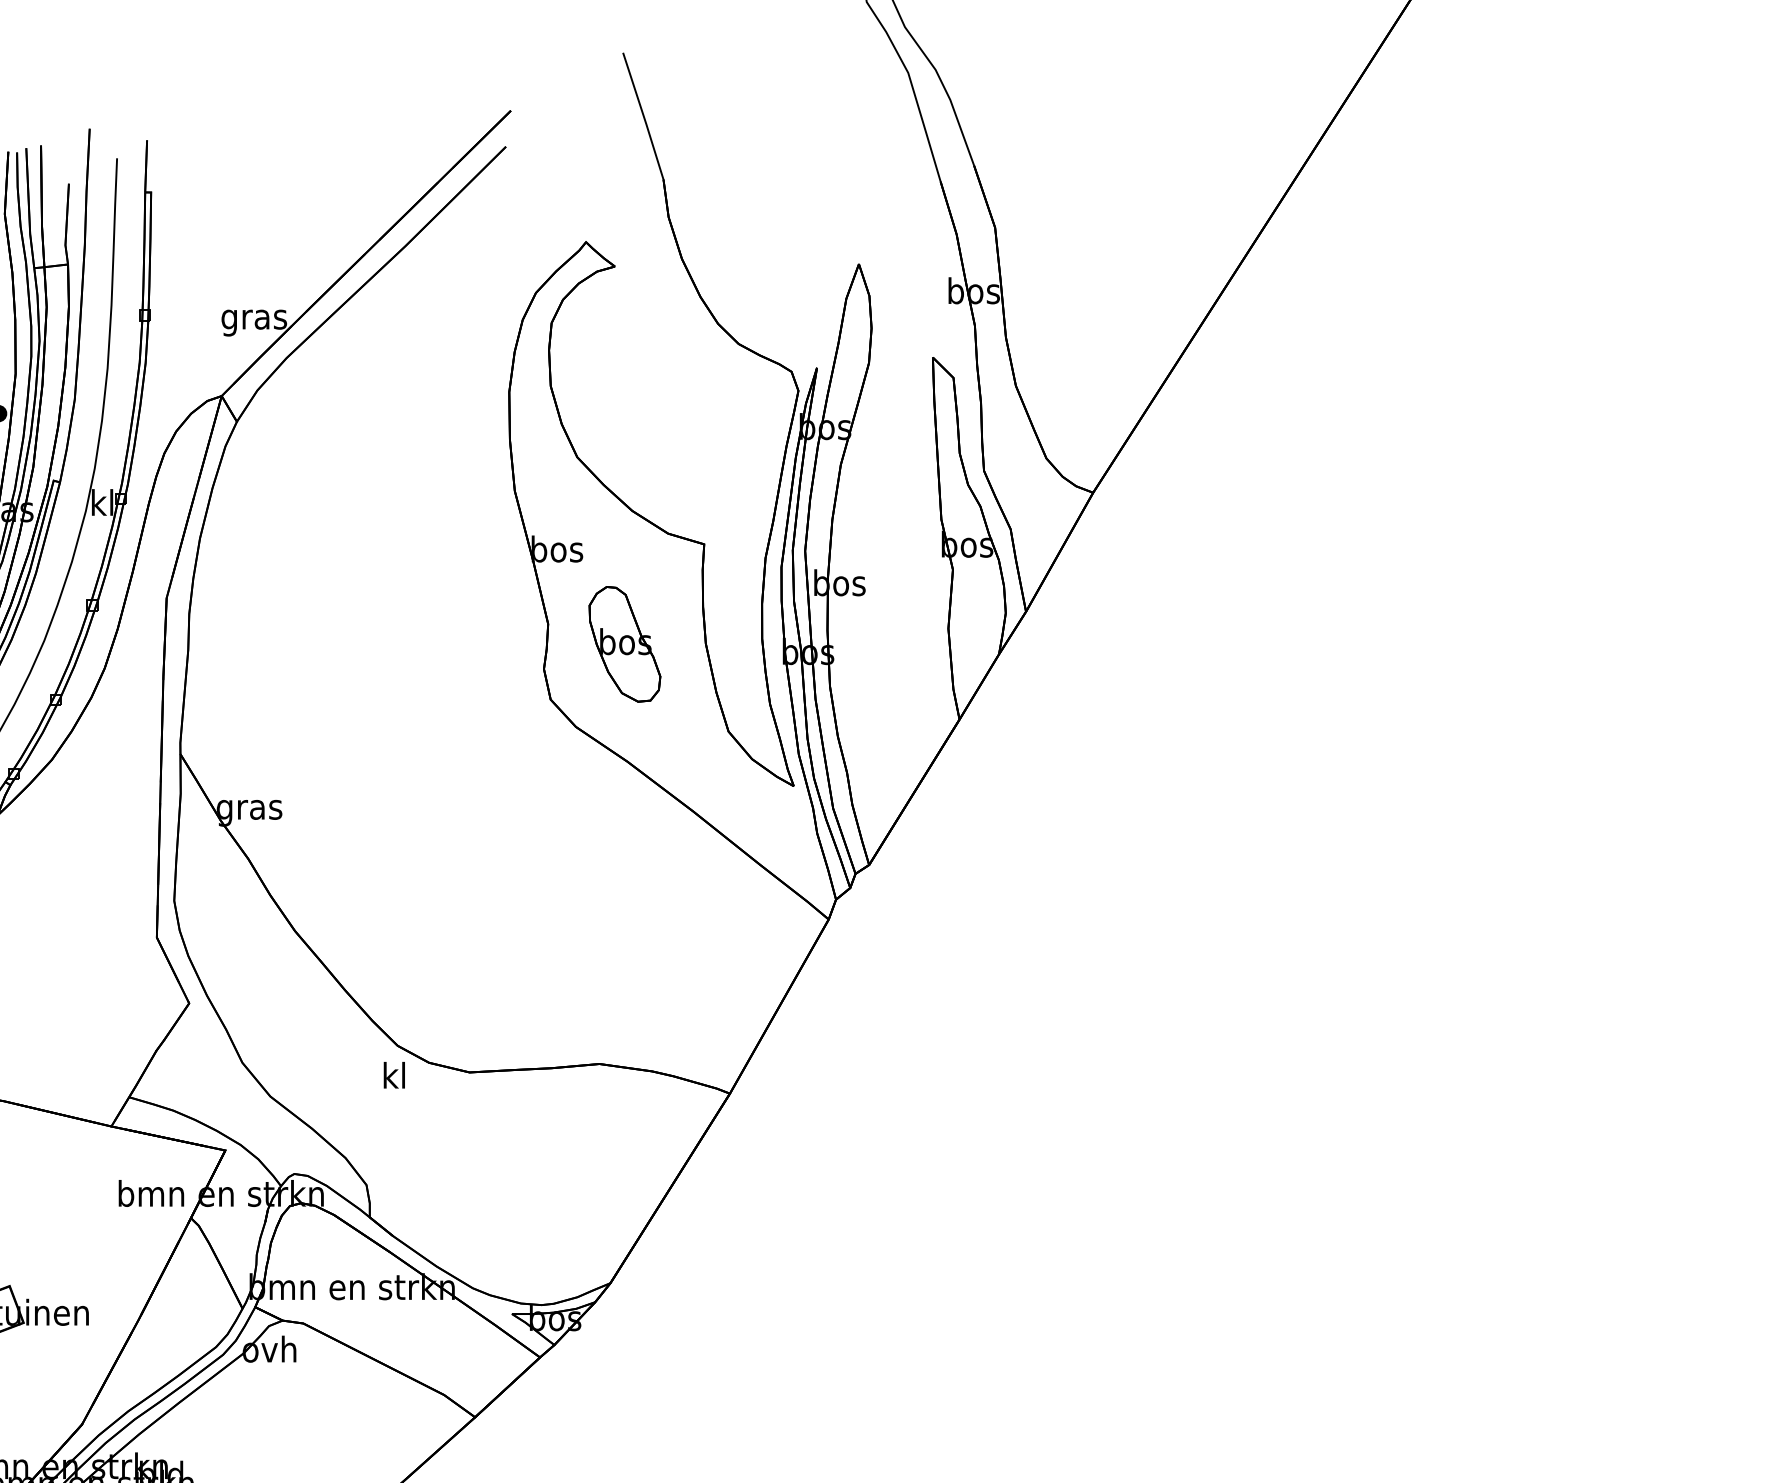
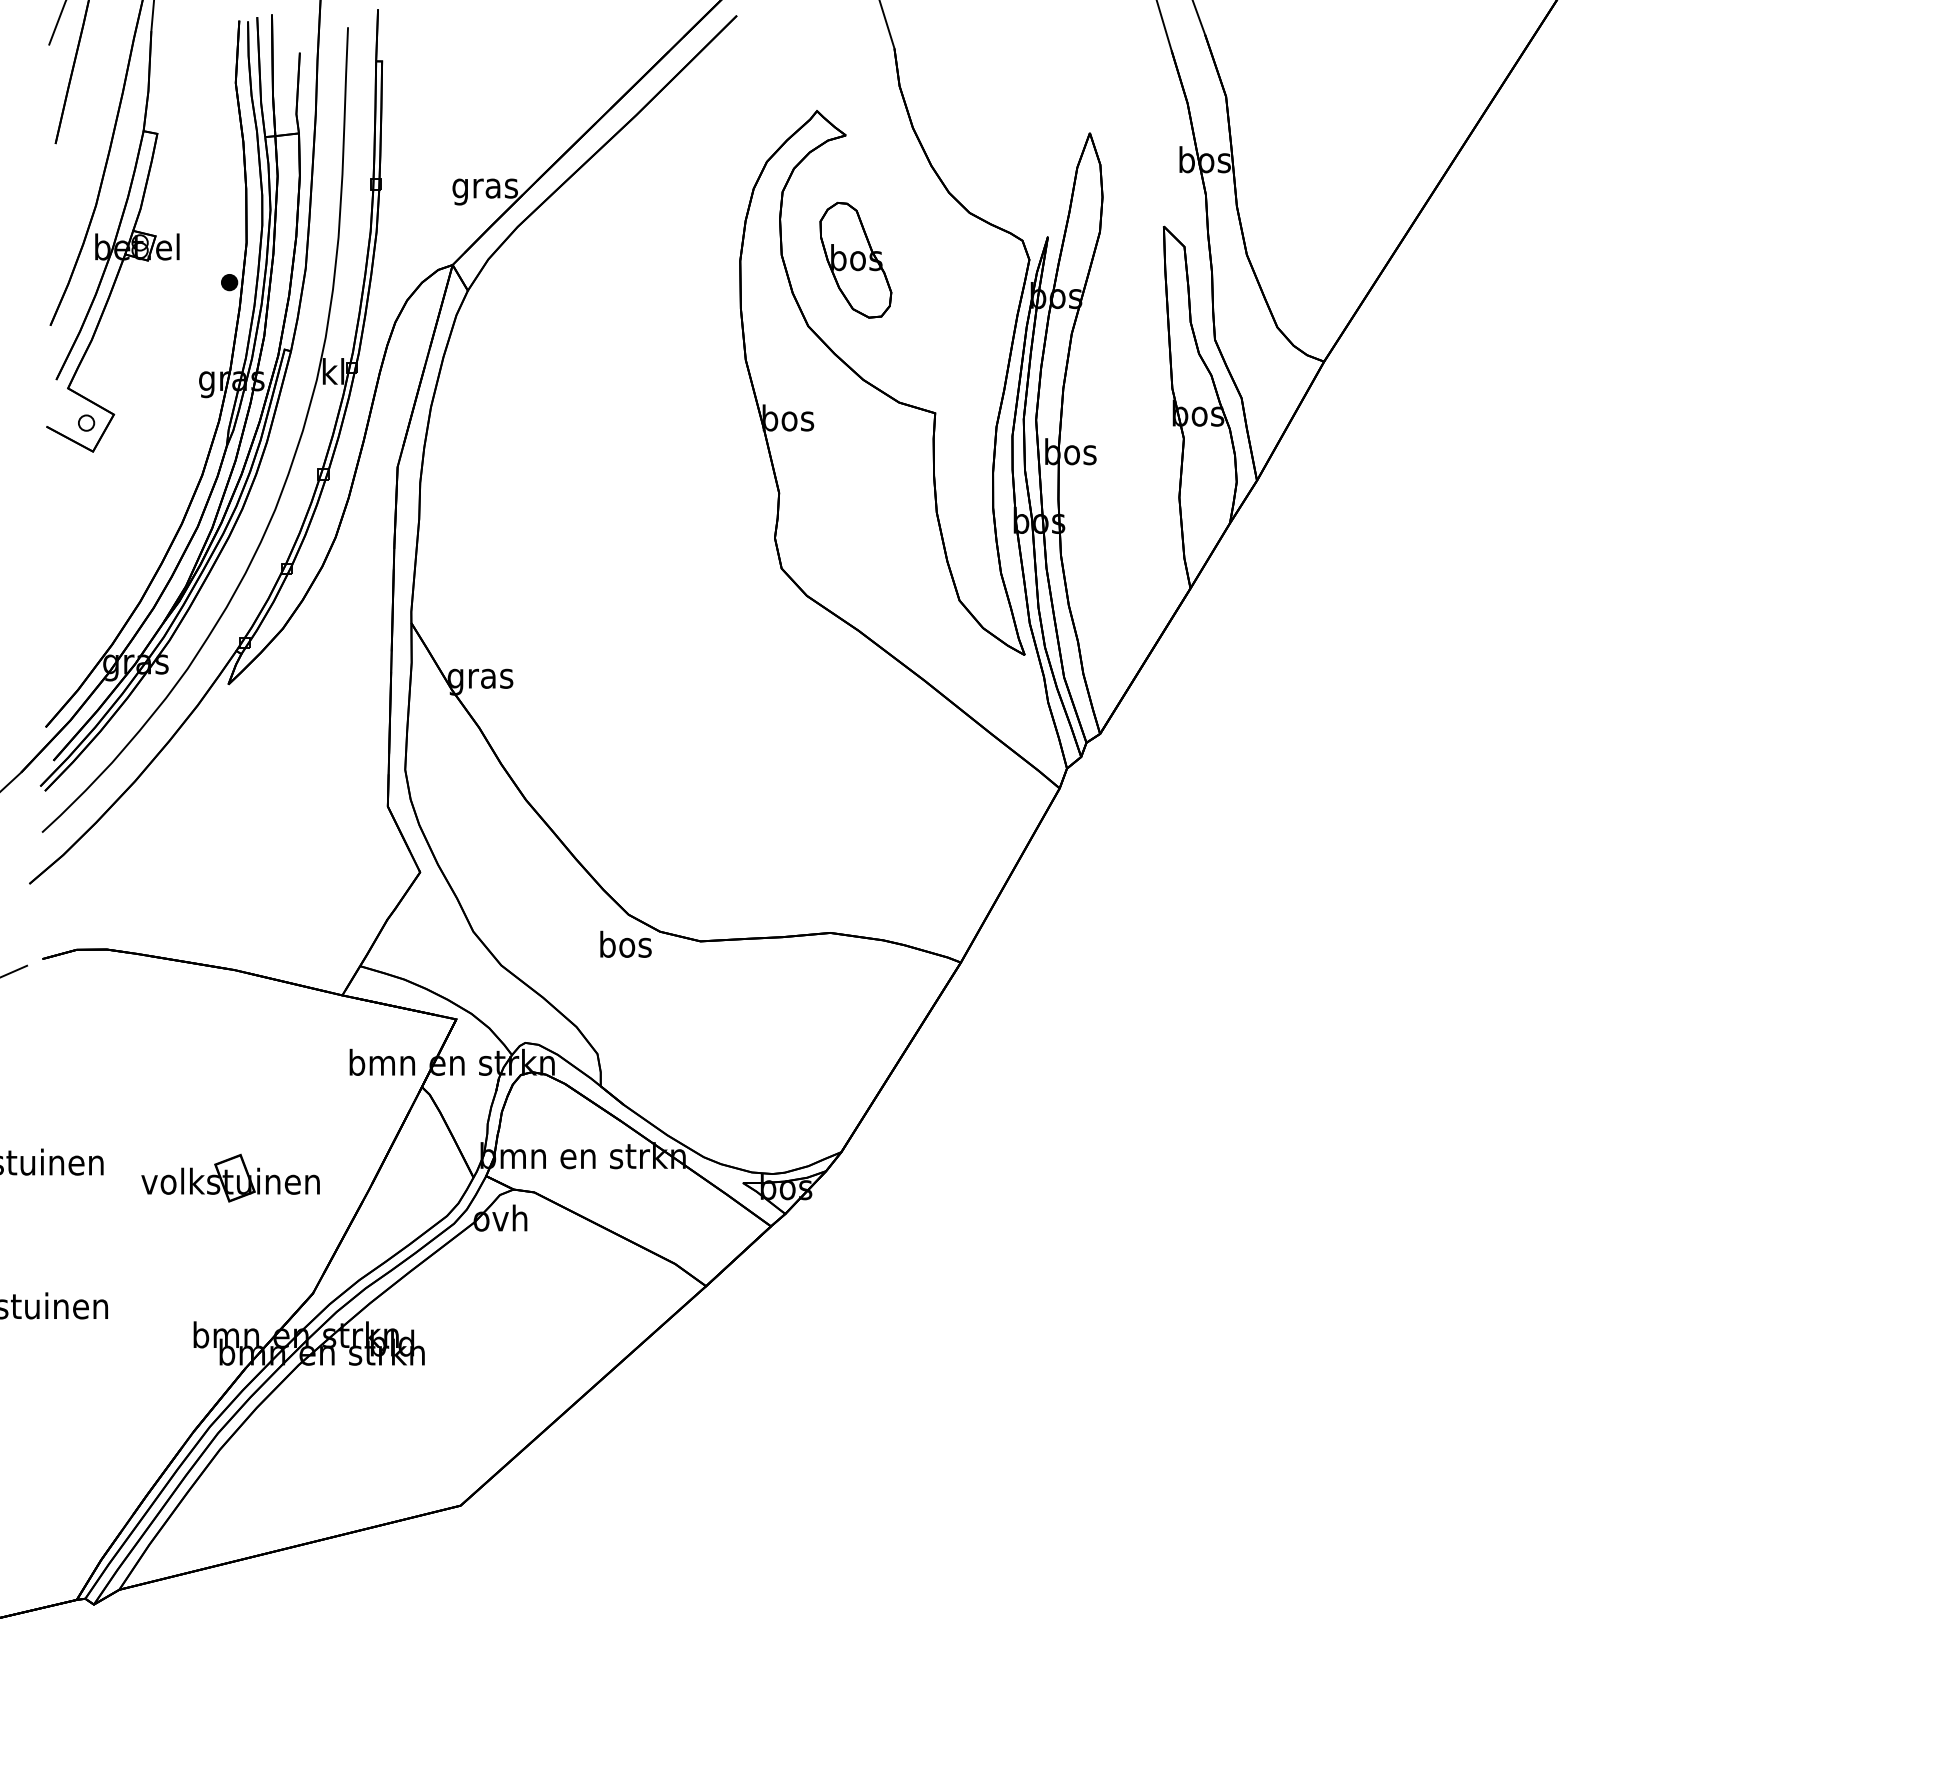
part: (624, 643) -> (855, 259), moved
text: (394, 1074) -> (625, 943), kl -> bos

